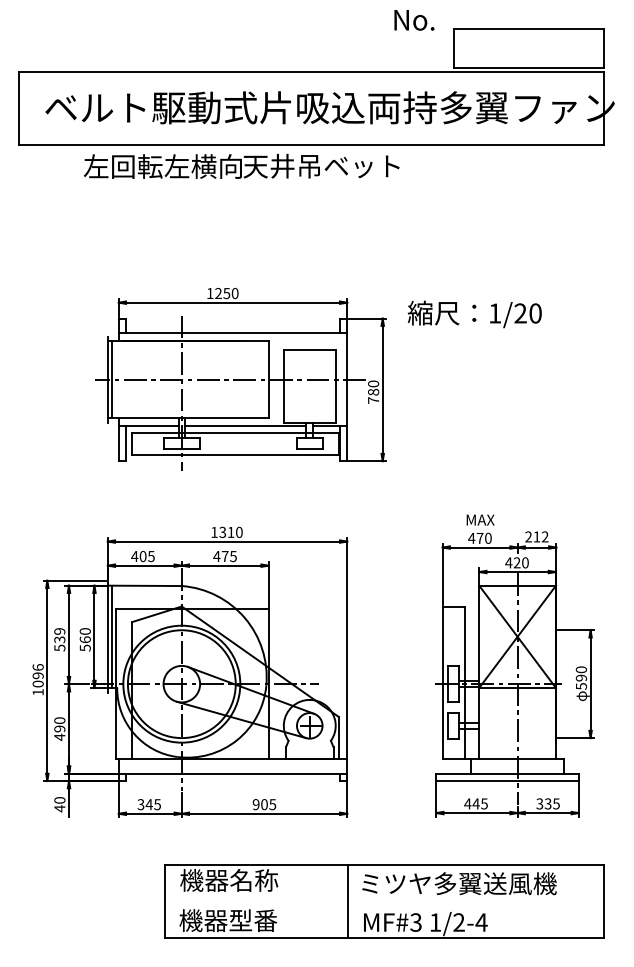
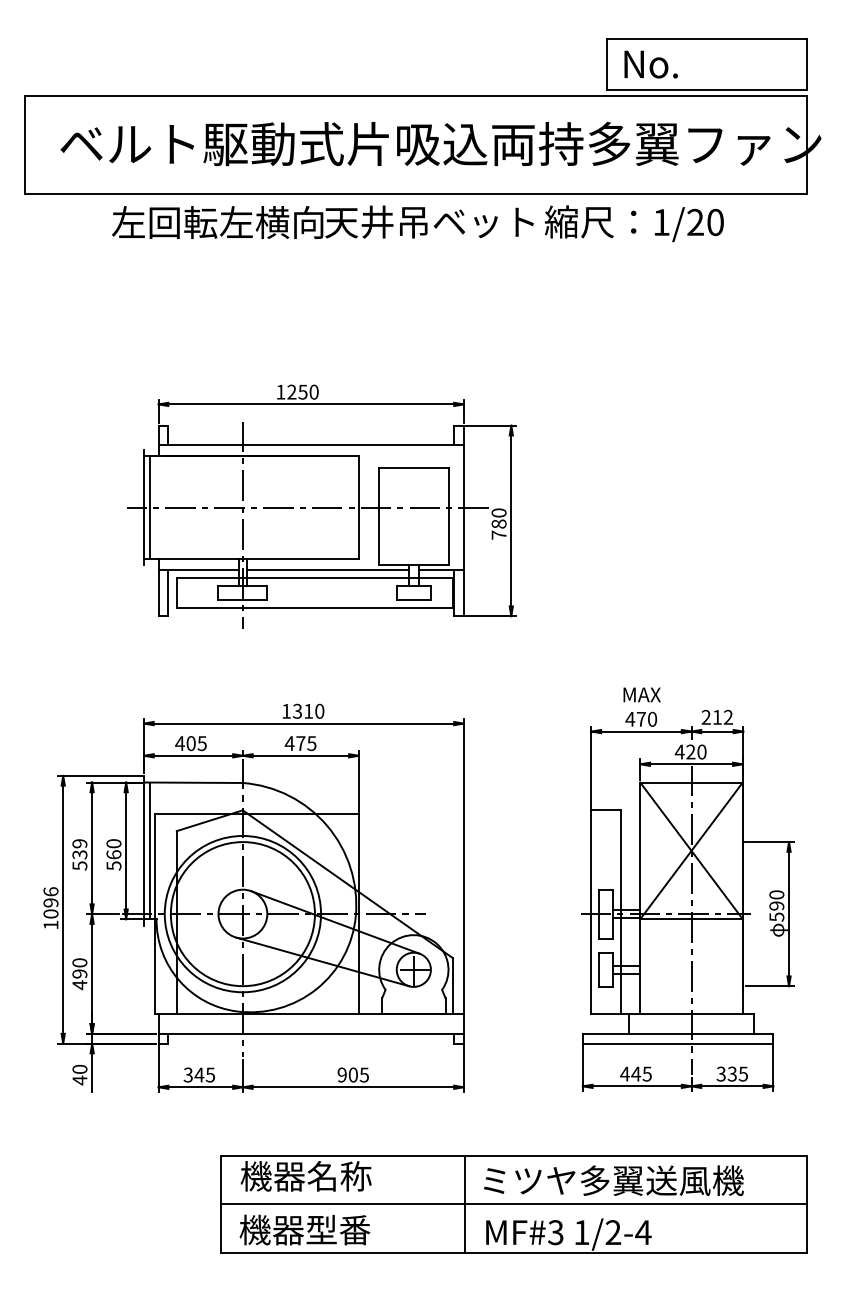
text: (414, 20) -> (651, 64), moved
text: (474, 314) -> (633, 223), moved
line: (384, 901) -> (513, 1204), added

